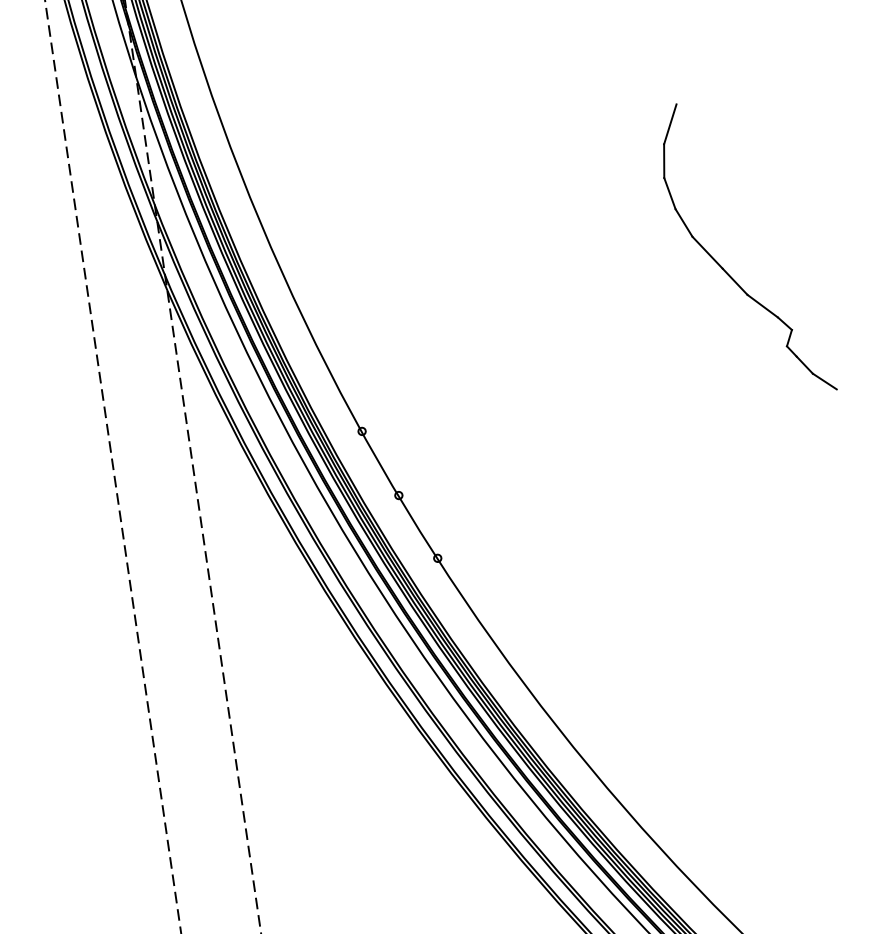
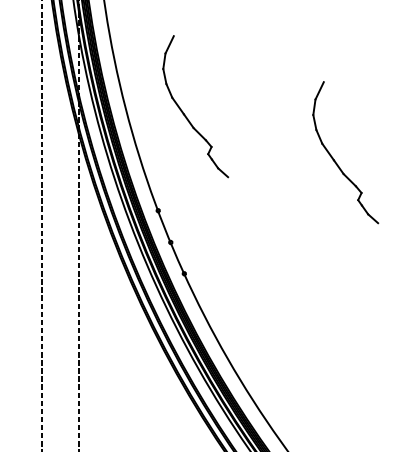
part: (390, 216) -> (185, 114), added

